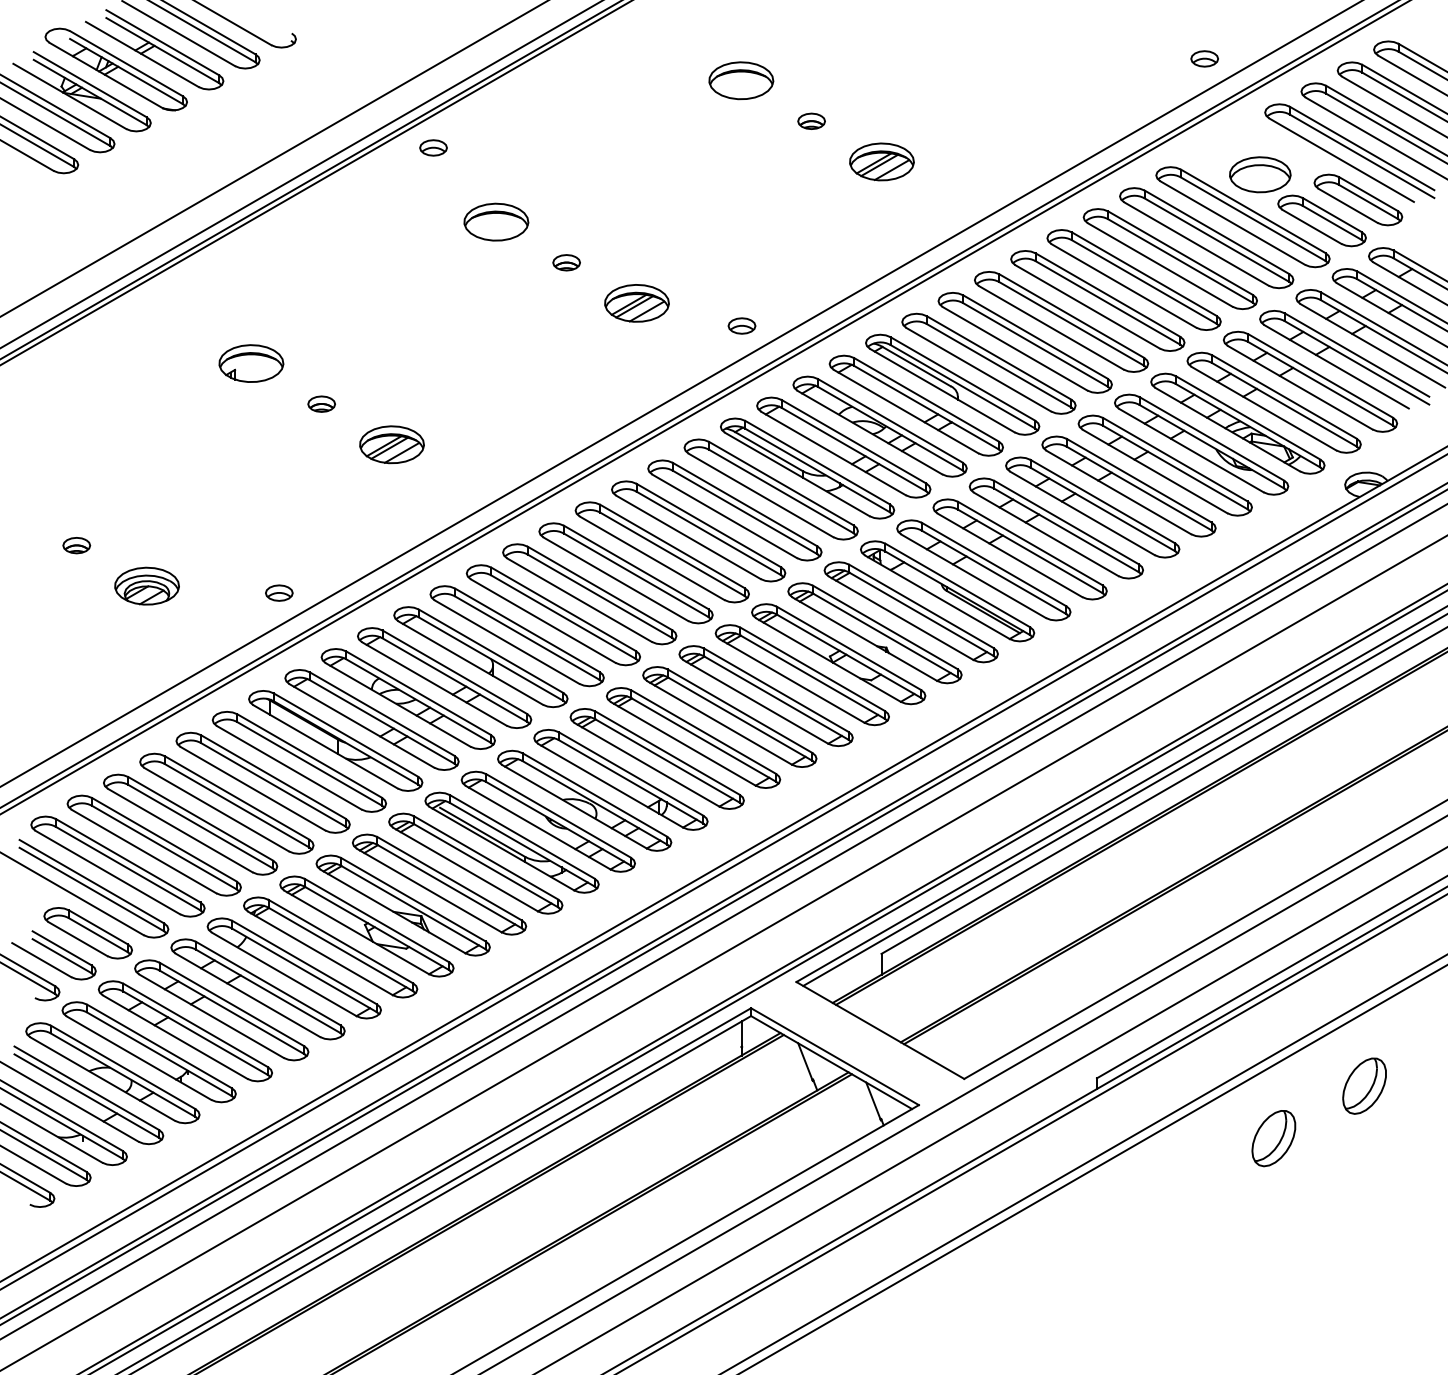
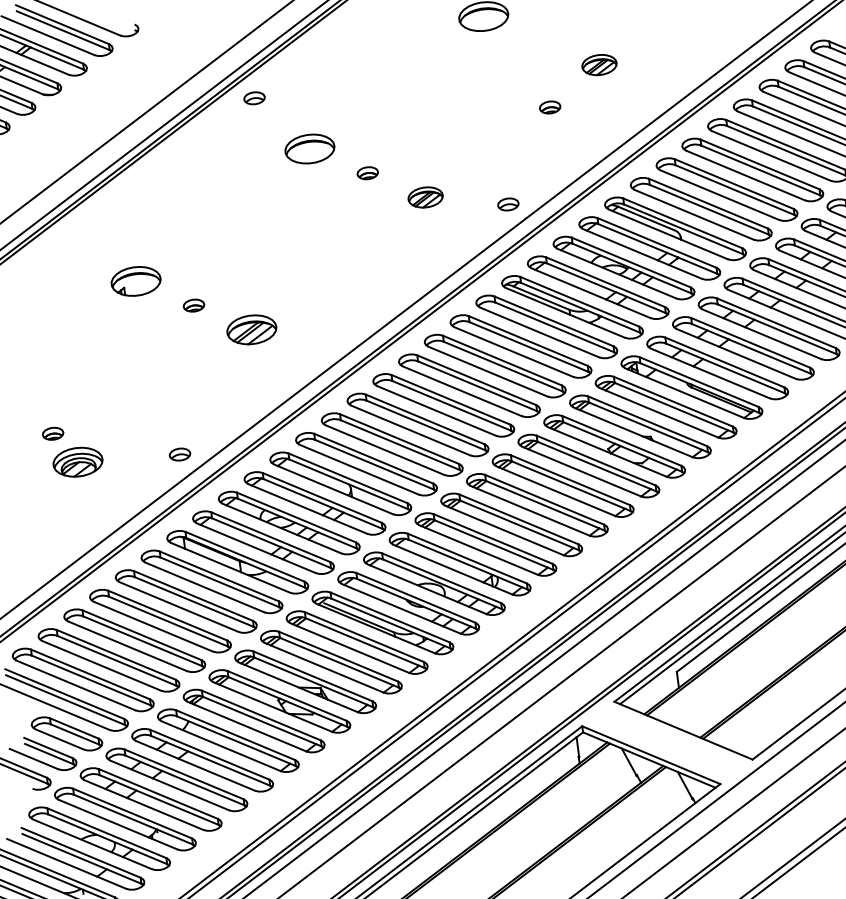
part: (811, 120) -> (549, 106), moved
part: (881, 161) -> (599, 64), size x0.7
part: (636, 303) -> (425, 197), size x0.7
part: (76, 545) -> (52, 433), moved

